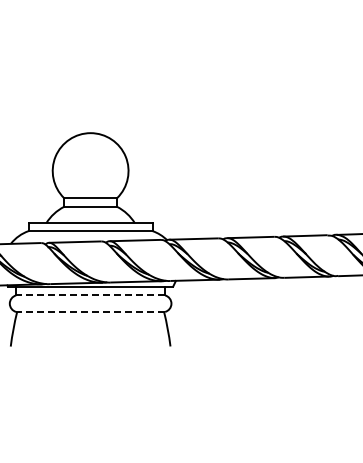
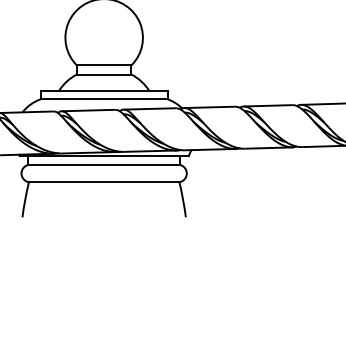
line: (90, 295) -> (104, 165), dashed -> solid
line: (90, 311) -> (104, 181), dashed -> solid

